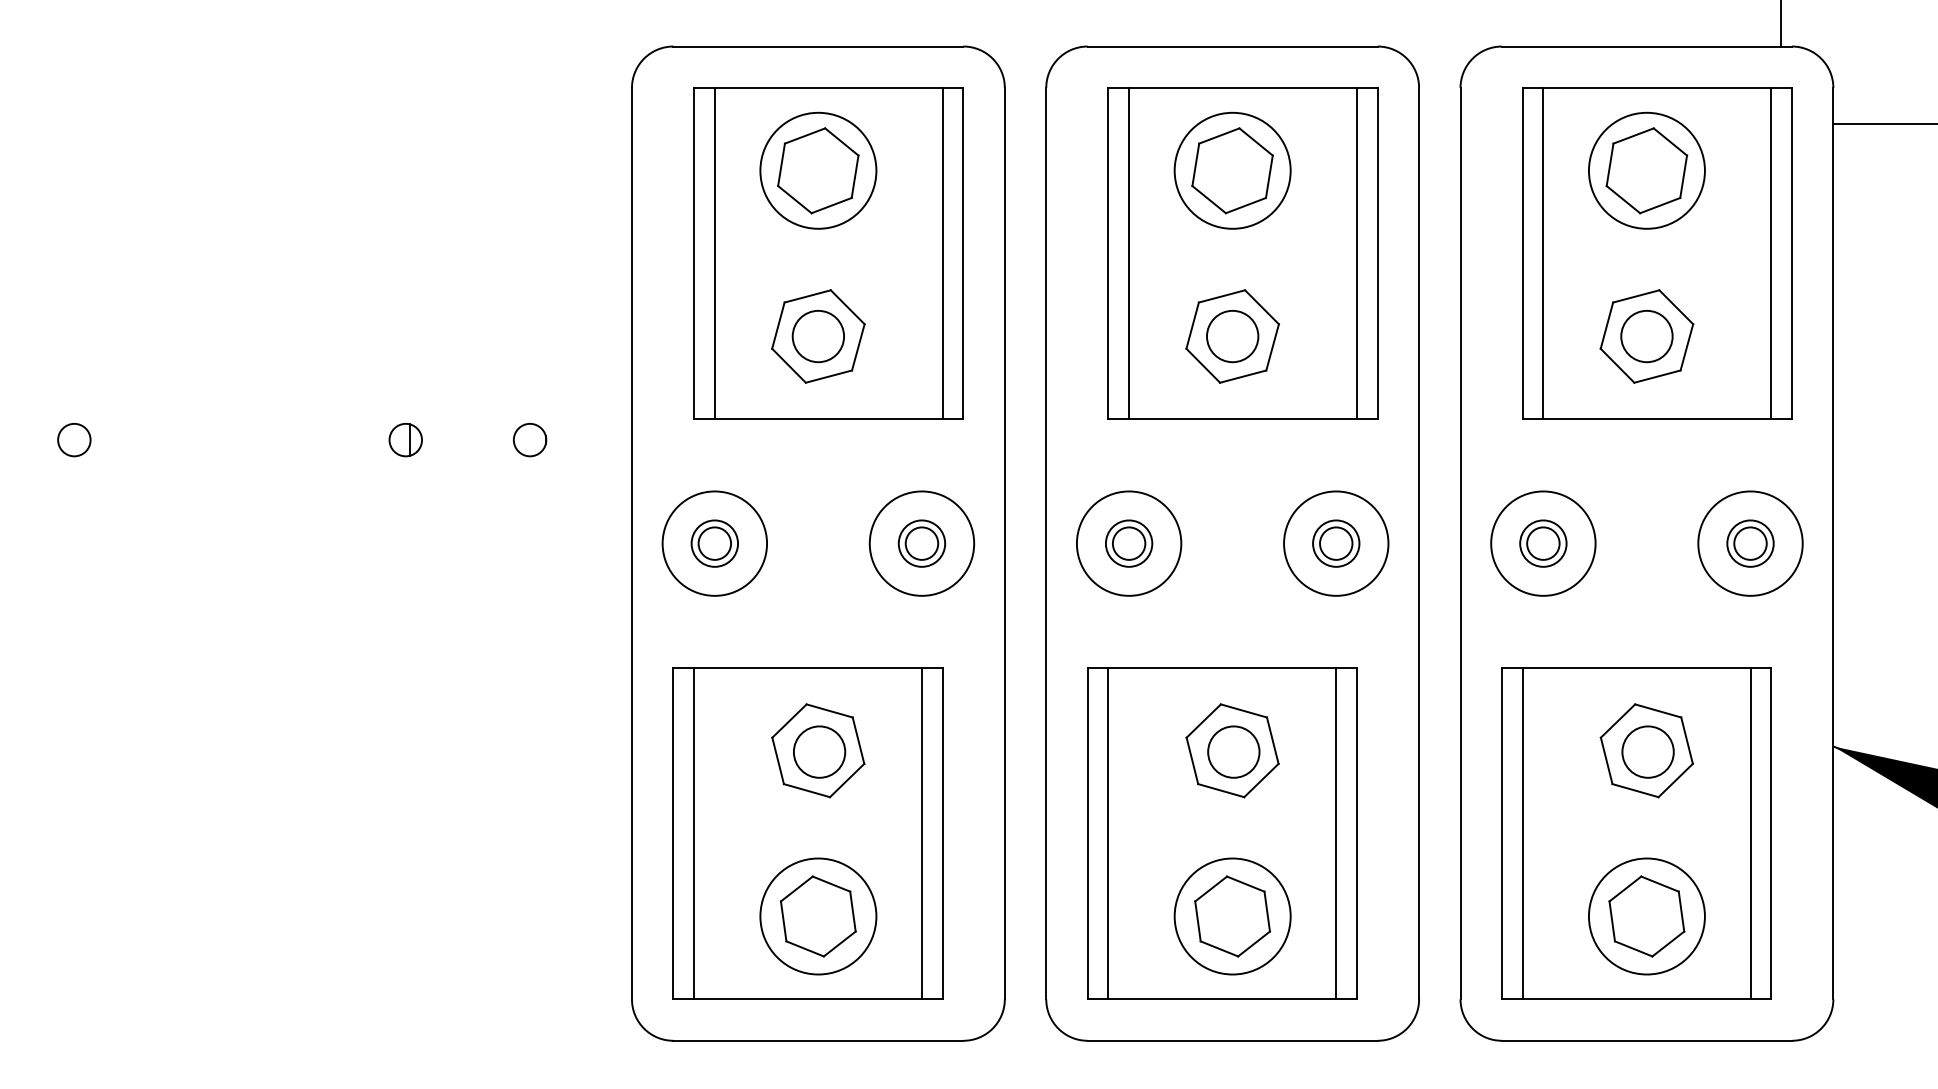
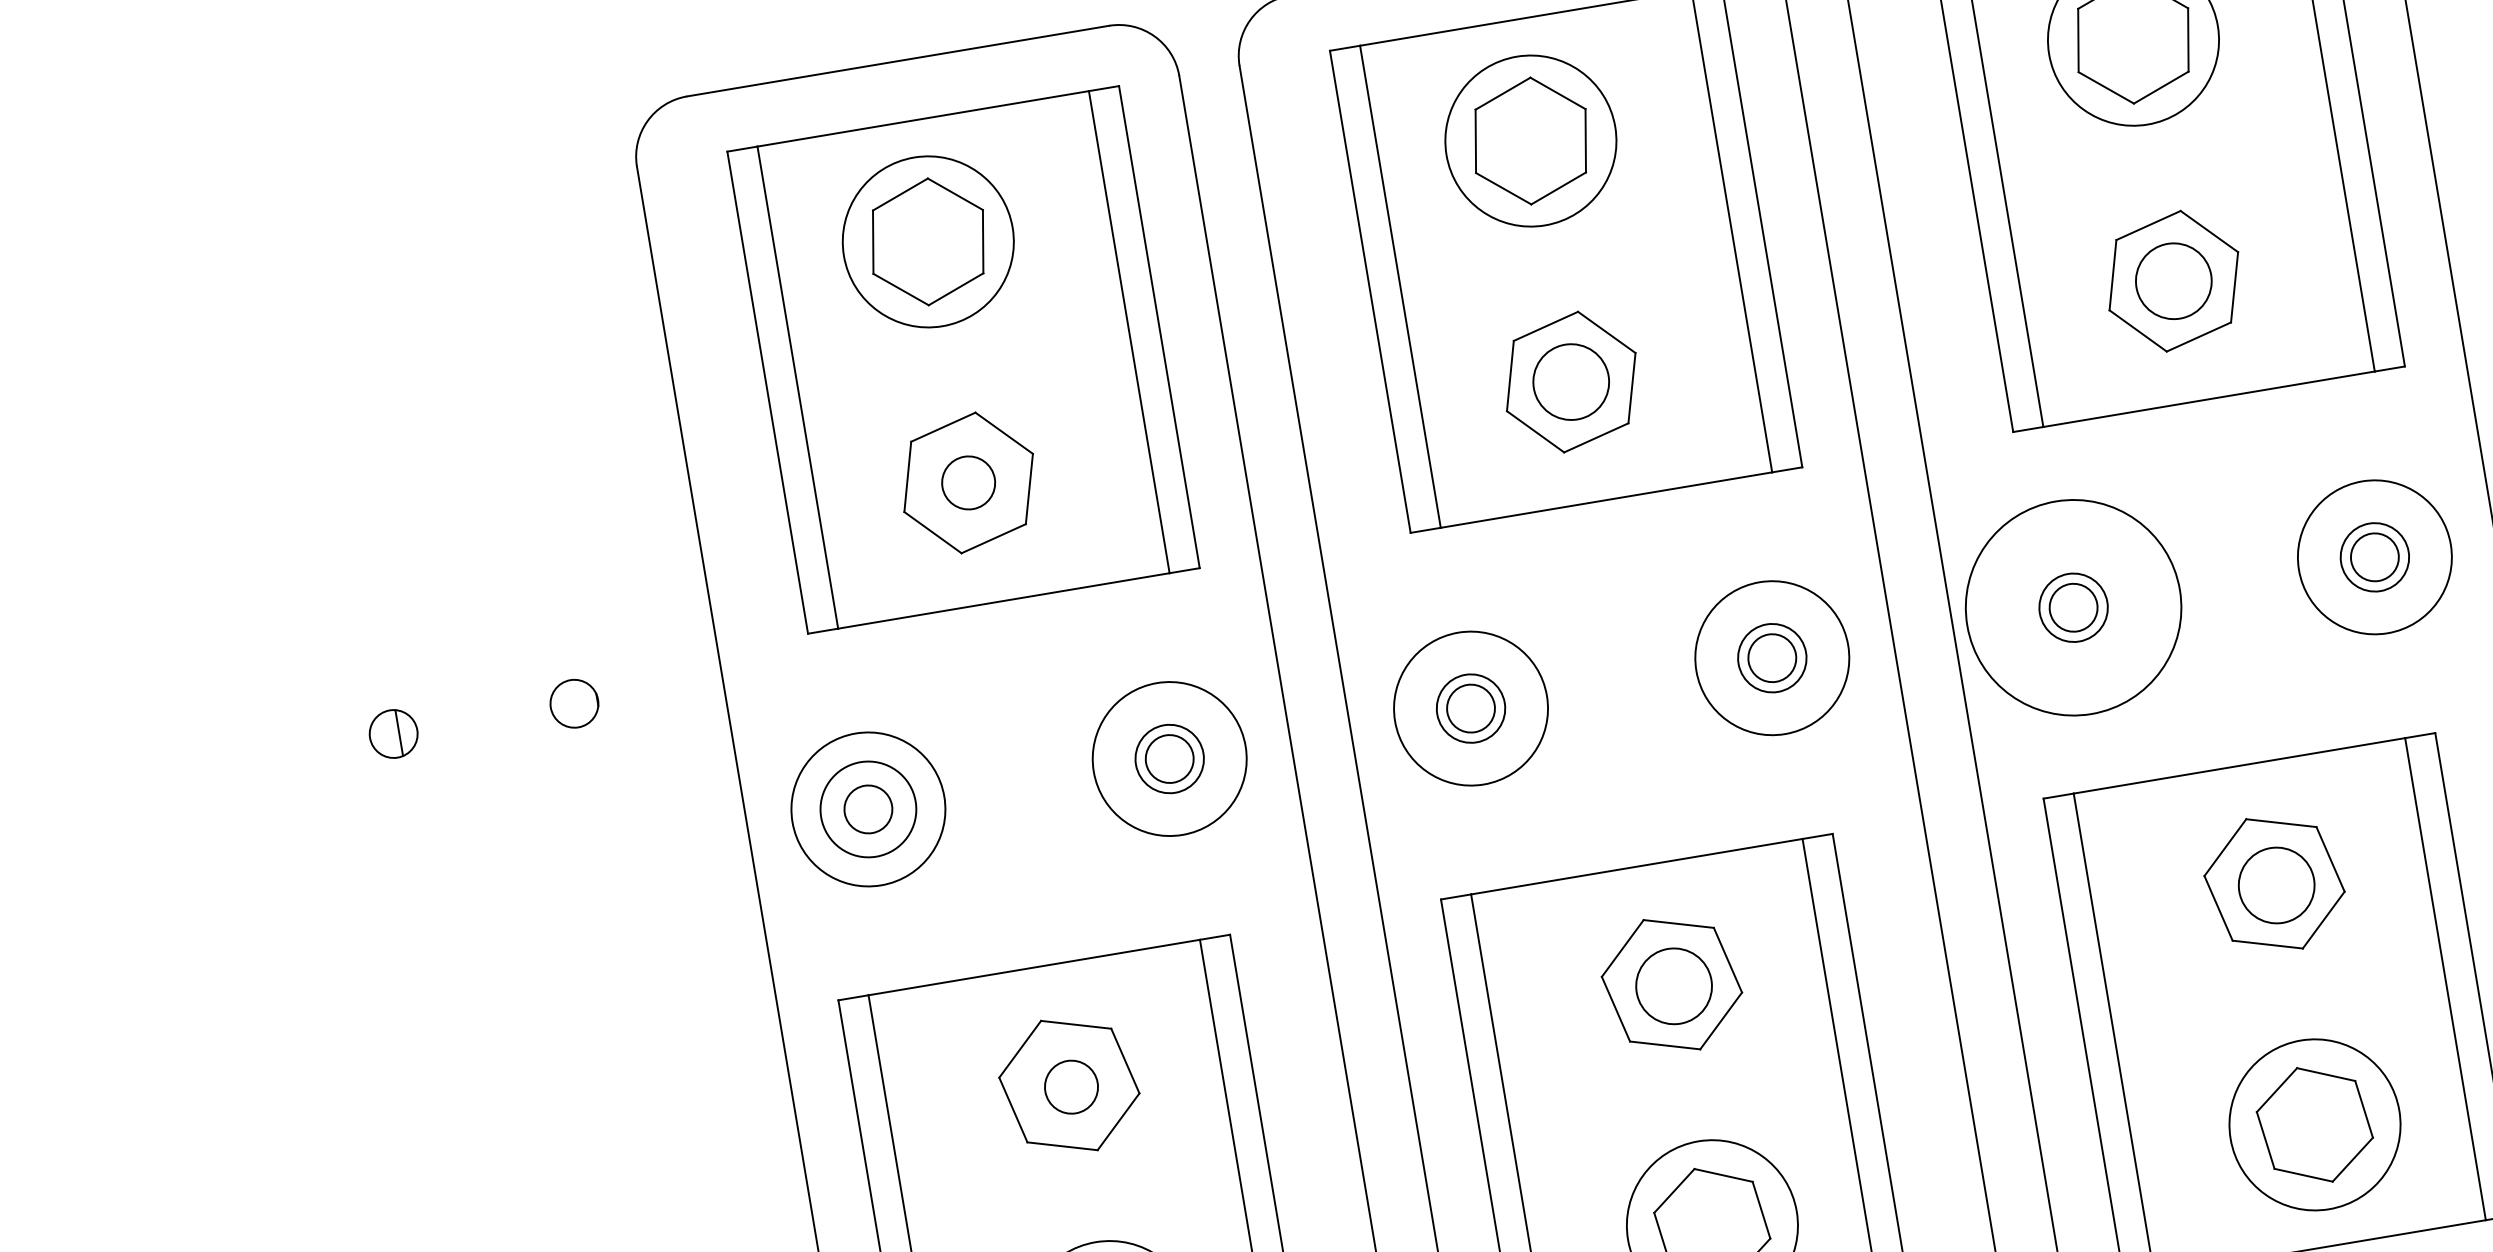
circle: (818, 336) -> (968, 482), size x0.7
circle: (714, 543) -> (867, 809), size x1.4
circle: (1543, 543) -> (2073, 607), size x1.4
circle: (819, 751) -> (1071, 1086), size x0.7

